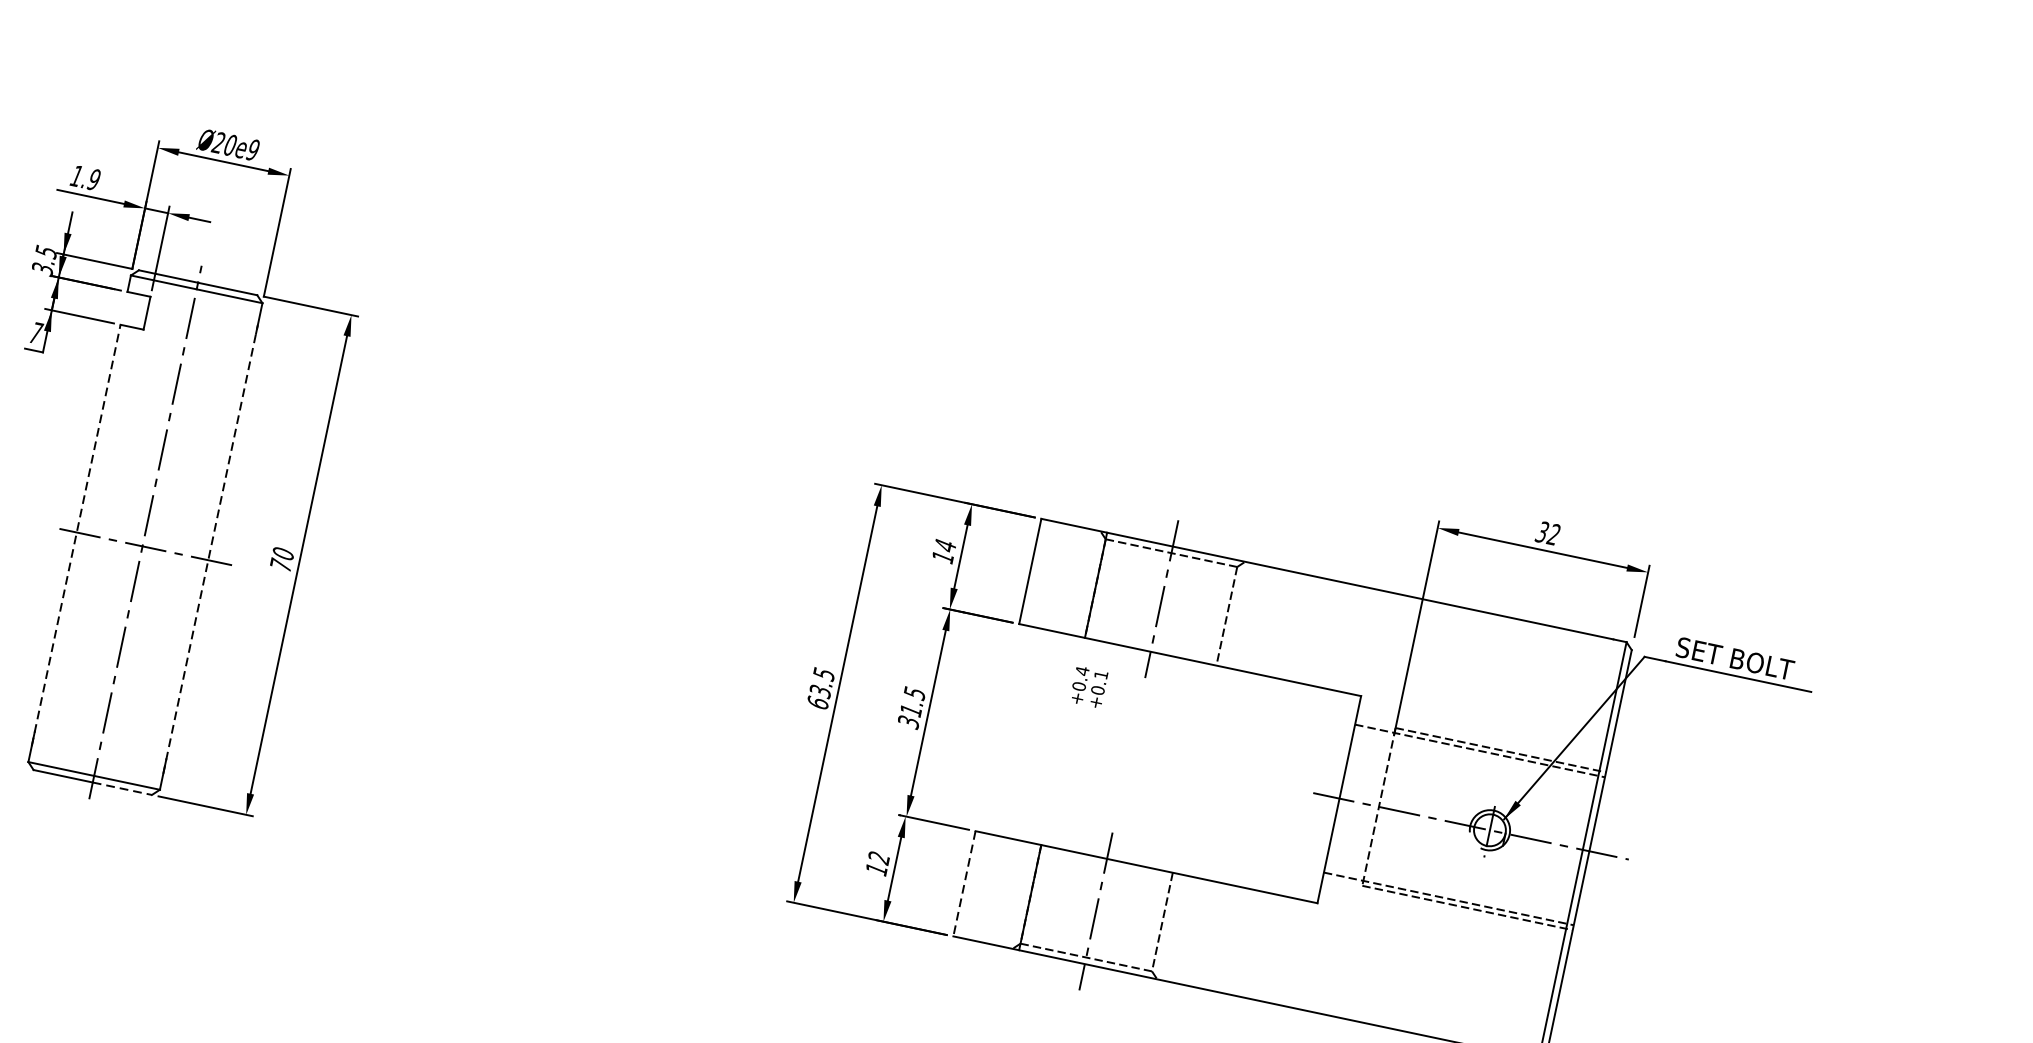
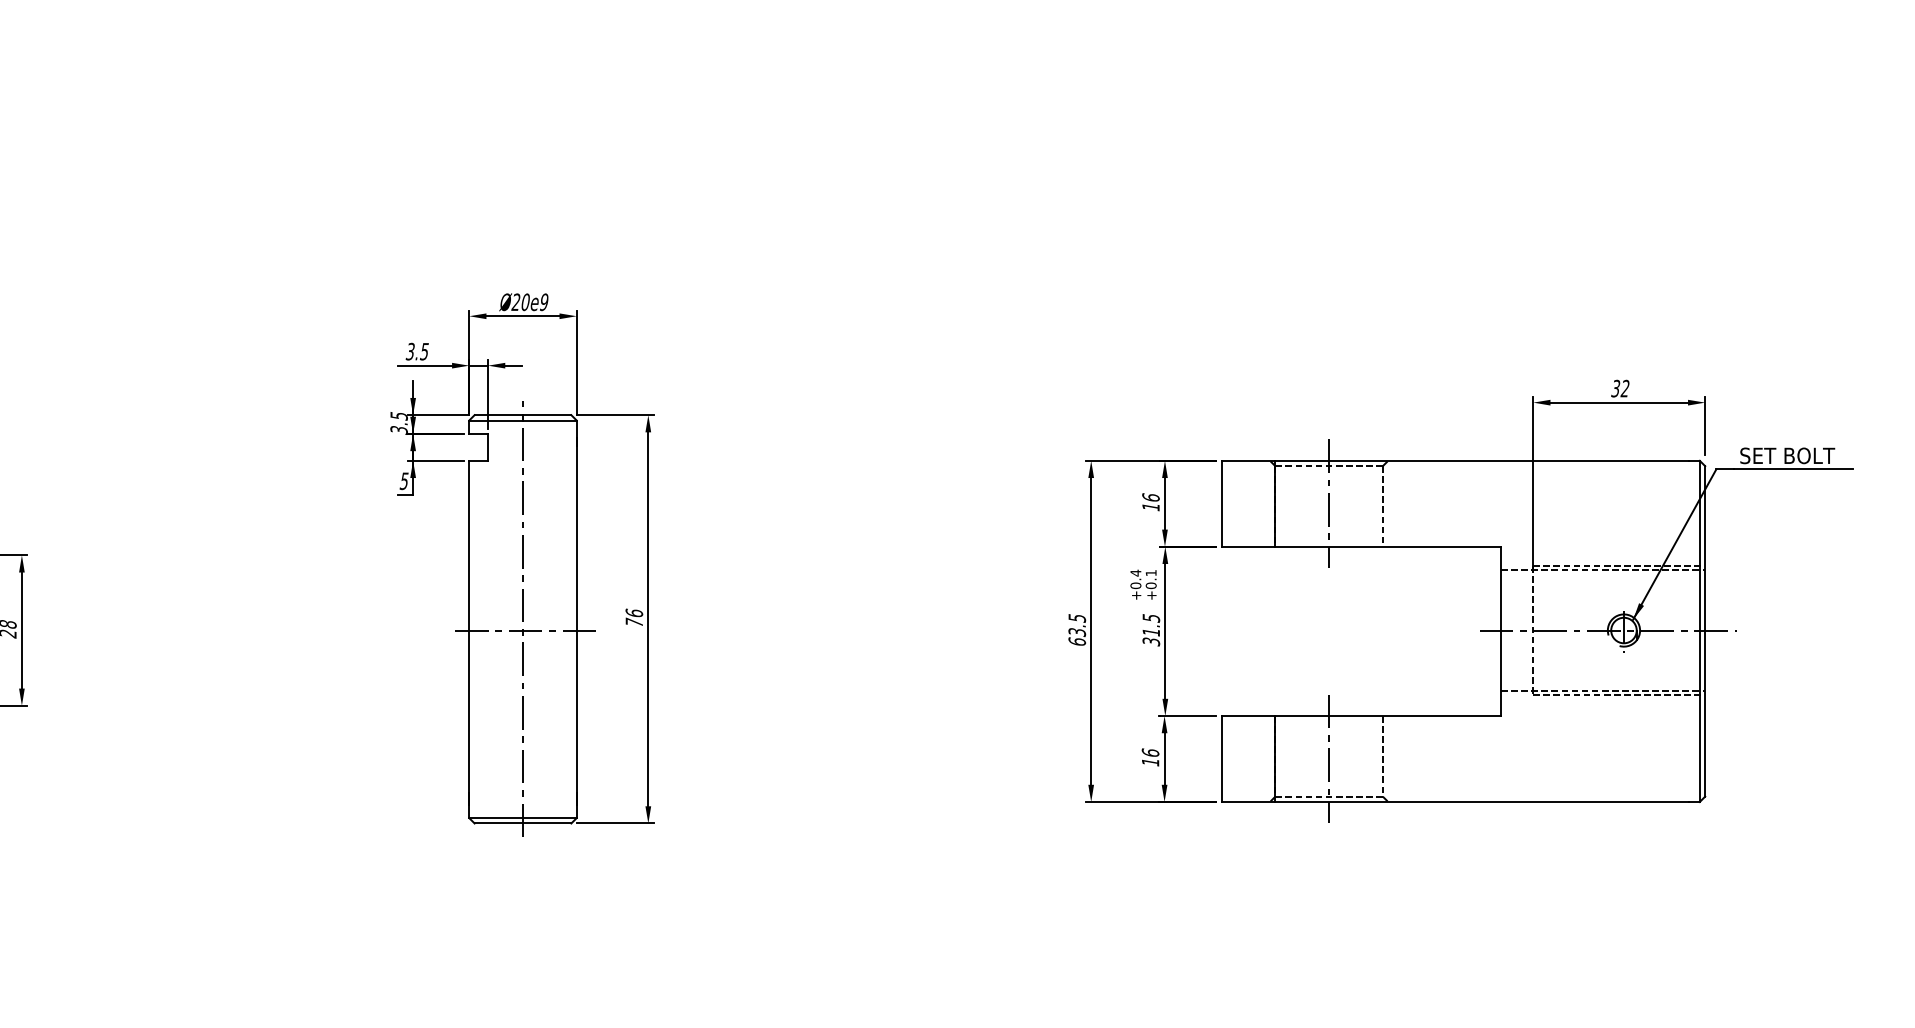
text: (84, 177) -> (416, 351), 1.9 -> 3.5
text: (35, 333) -> (404, 481), 7 -> 5
line: (76, 534) -> (469, 632), dashed -> solid
text: (944, 545) -> (1150, 497), 14 -> 16
line: (210, 549) -> (576, 621), dashed -> solid
text: (282, 551) -> (633, 611), 70 -> 76
text: (1088, 686) -> (1143, 584), moved
line: (122, 788) -> (547, 823), dashed -> solid
text: (879, 857) -> (1150, 752), 12 -> 16
line: (964, 884) -> (1221, 759), dashed -> solid

